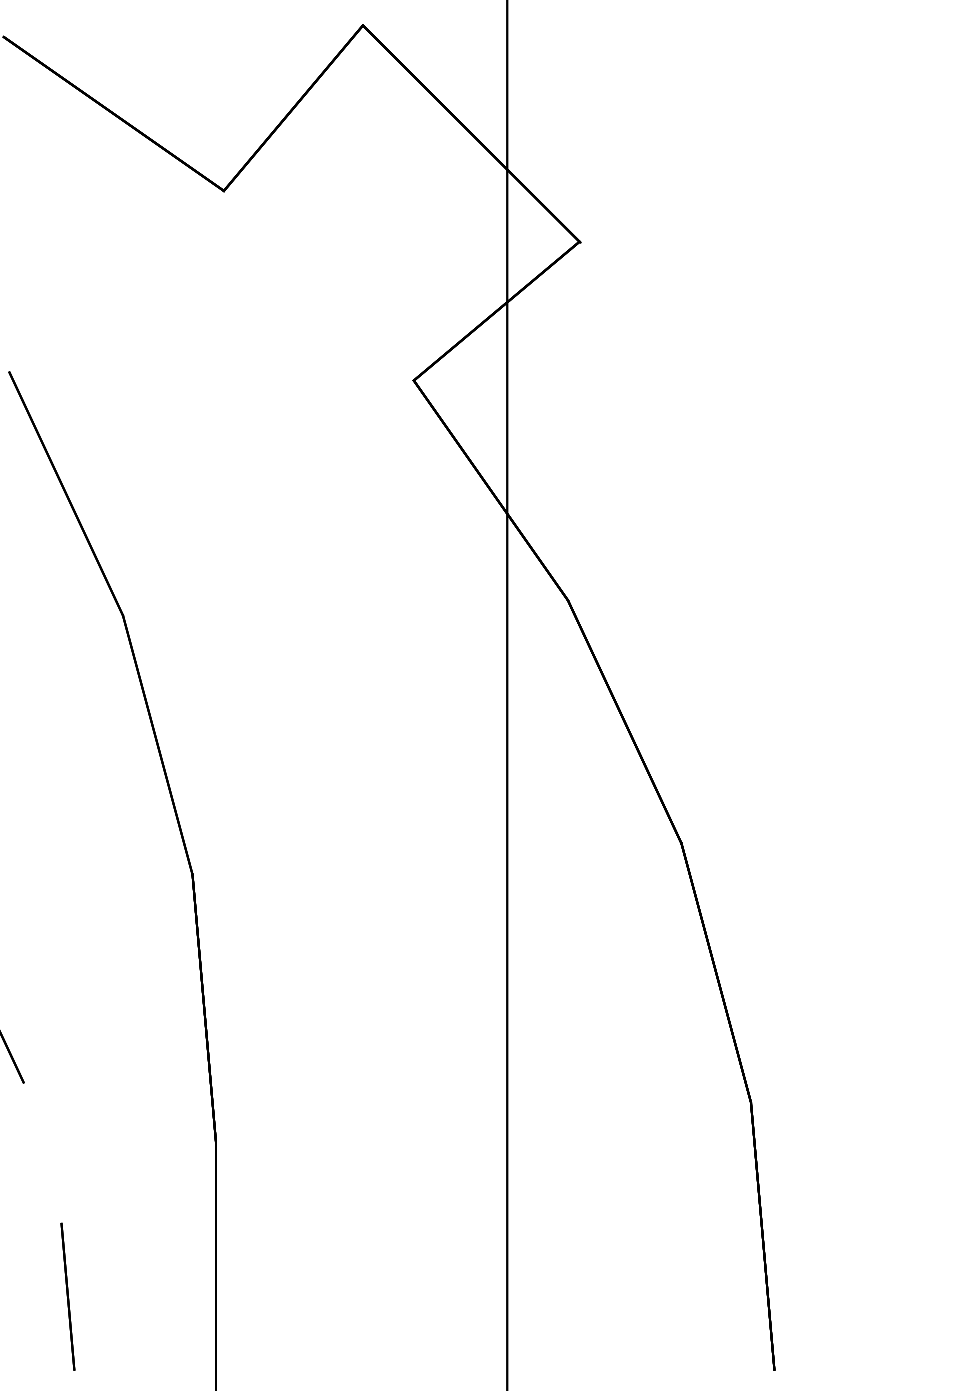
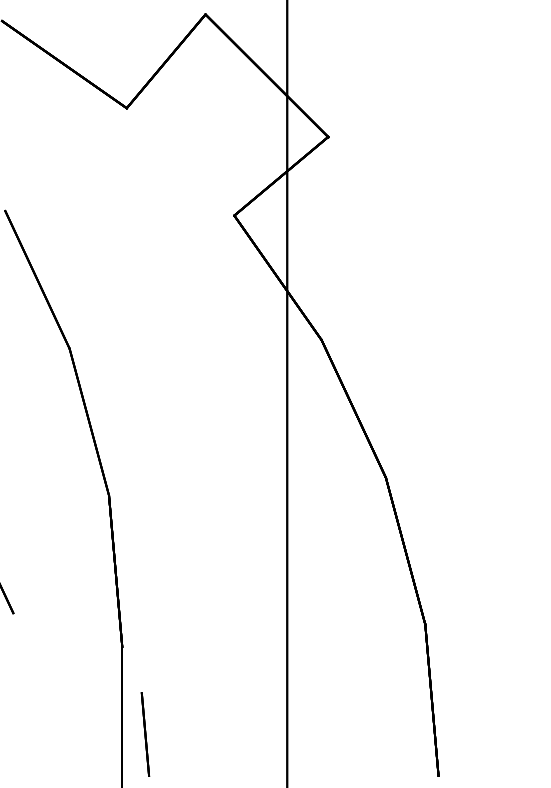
line: (68, 1296) -> (145, 734), moved

